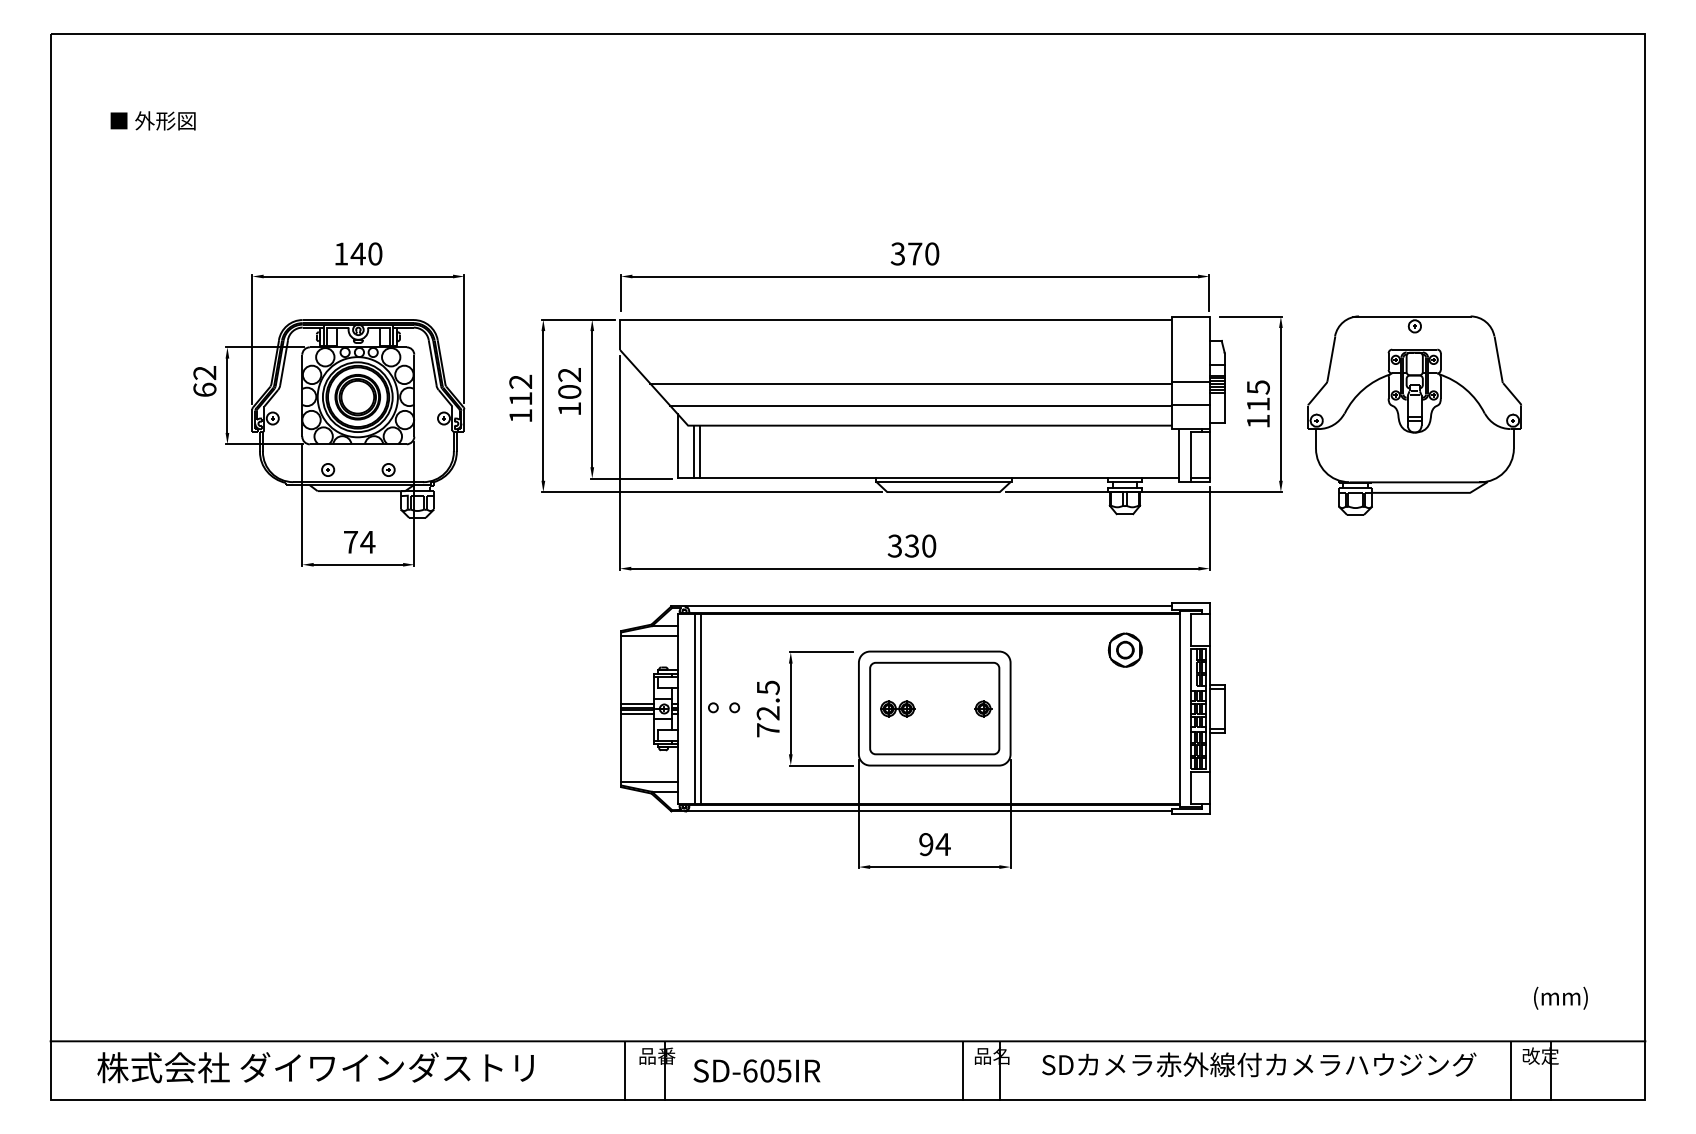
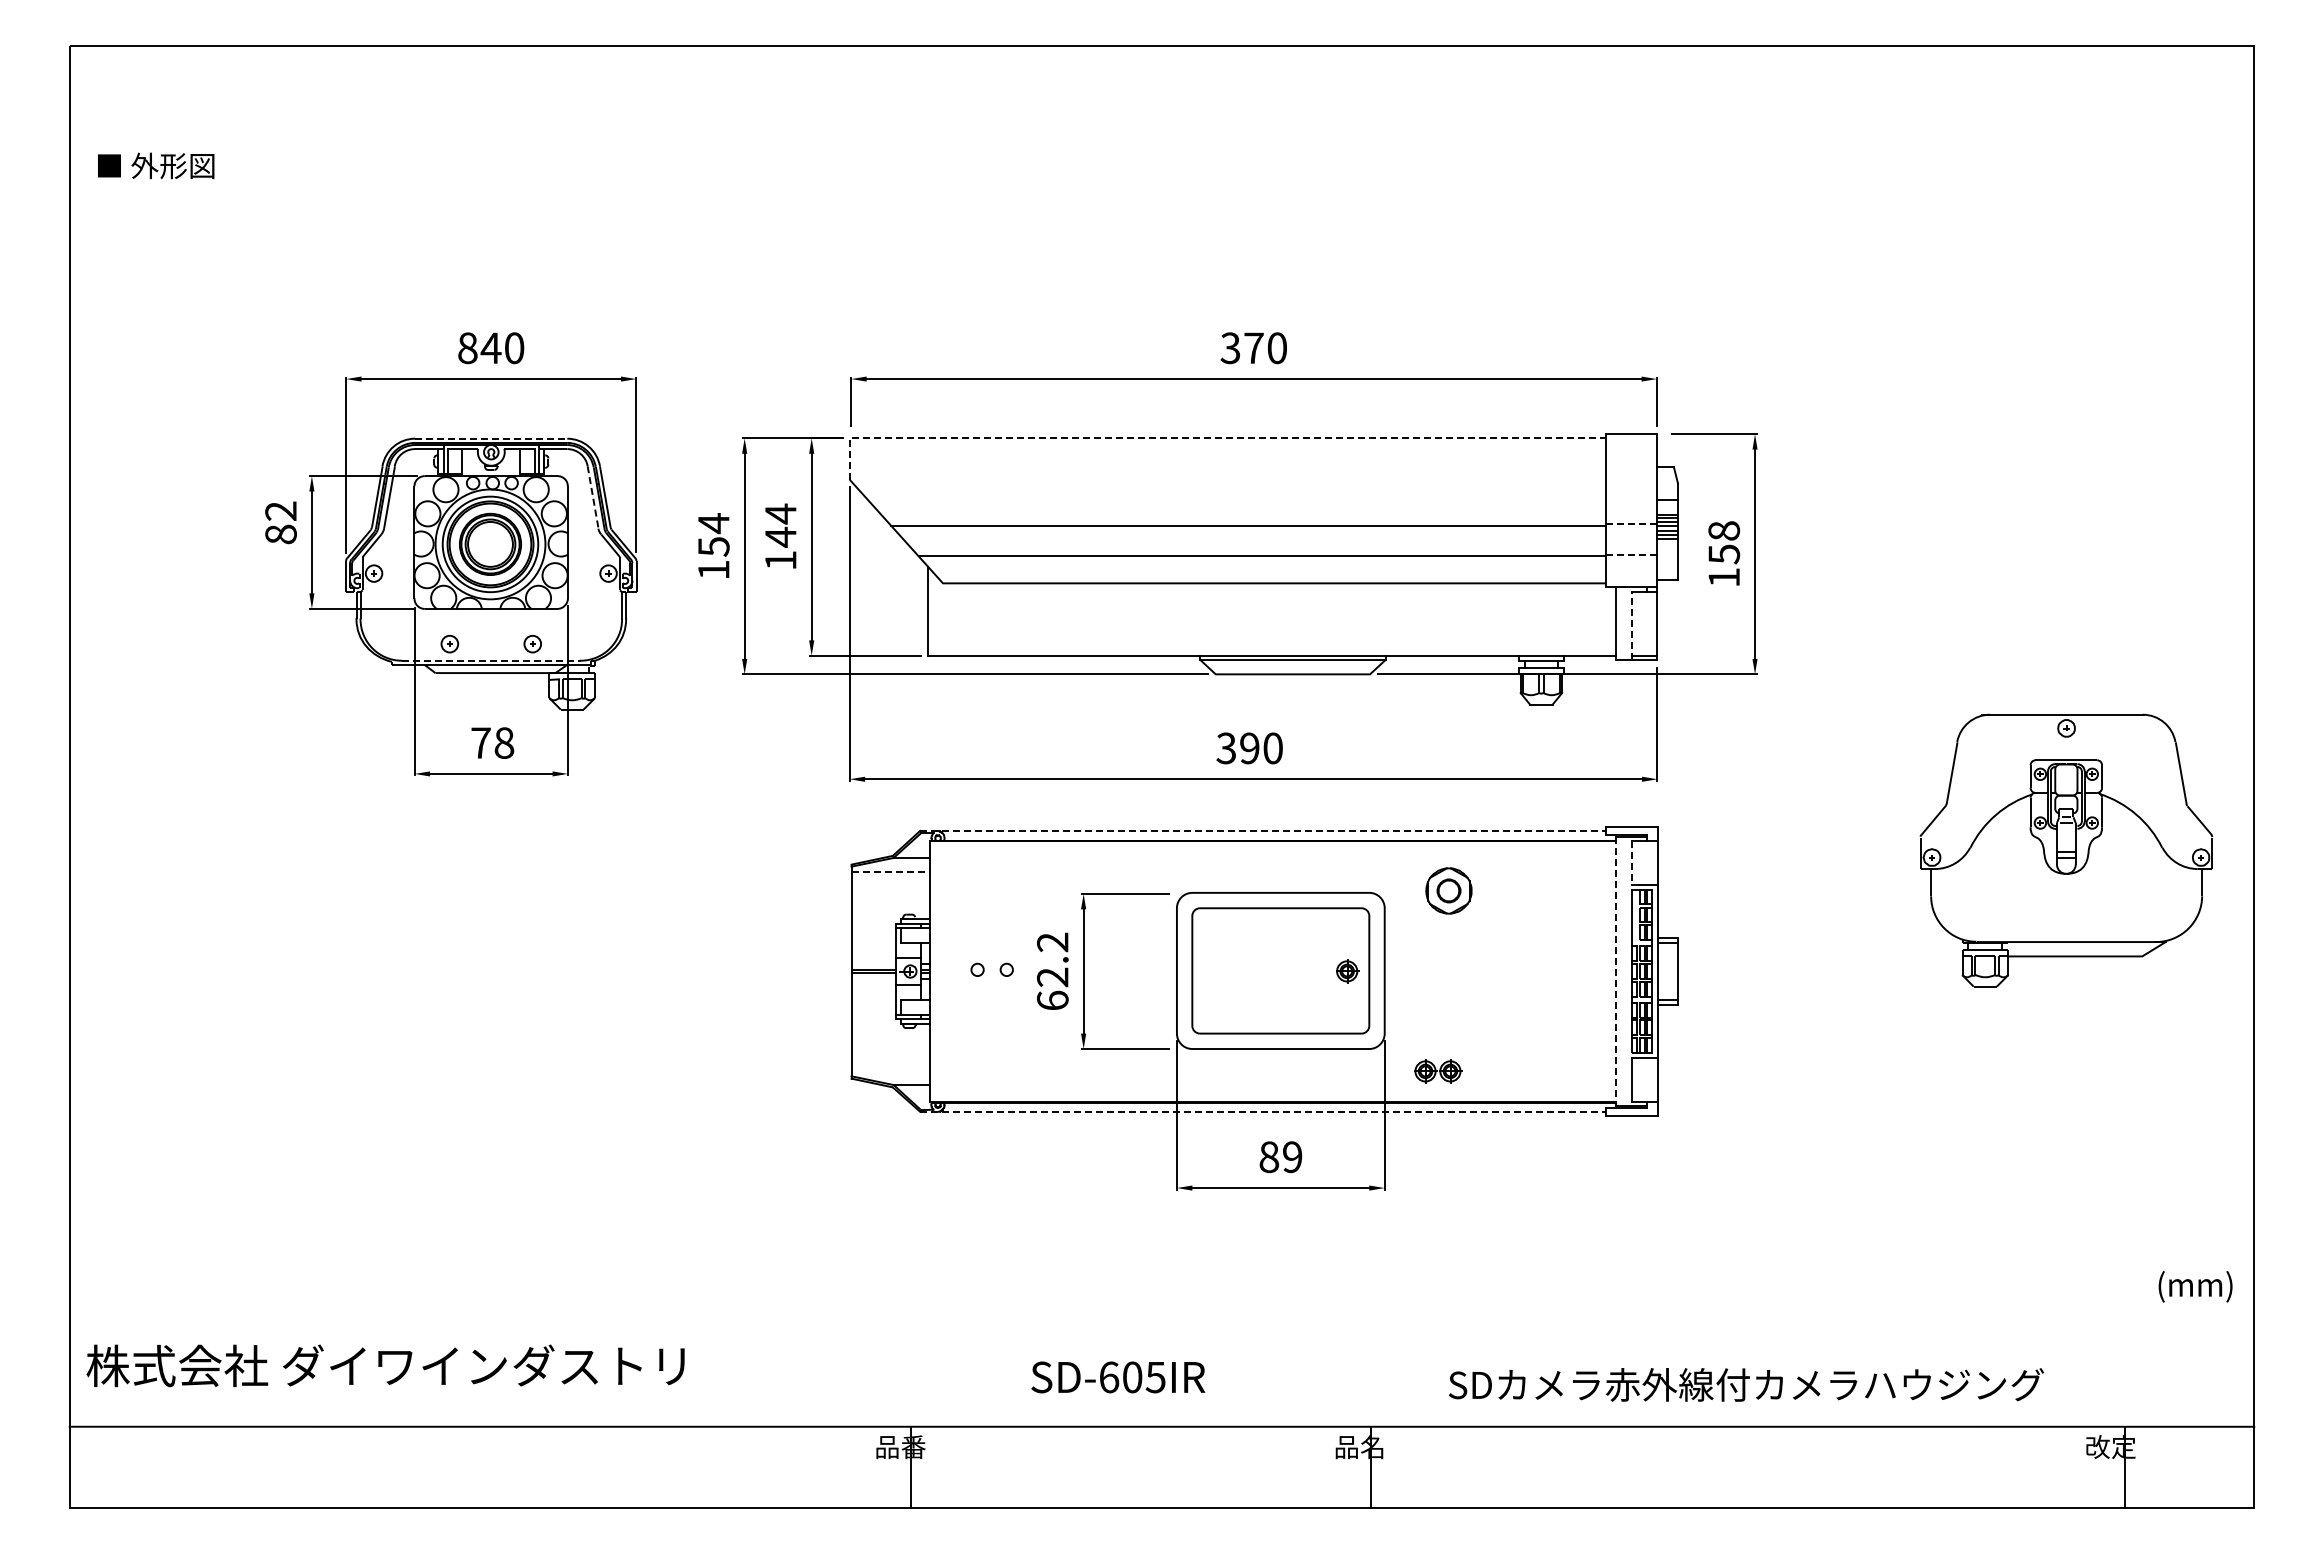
text: (153, 120) -> (156, 165), moved
text: (341, 254) -> (467, 348), 140 -> 840
line: (358, 319) -> (491, 438), solid -> dashed
line: (880, 319) -> (1206, 438), solid -> dashed
line: (432, 362) -> (593, 497), solid -> dashed
line: (1190, 382) -> (1631, 524), solid -> dashed
text: (569, 383) -> (780, 525), 102 -> 144
text: (204, 389) -> (280, 534), 62 -> 82
text: (520, 389) -> (713, 534), 112 -> 154
text: (1258, 395) -> (1724, 542), 115 -> 158
line: (1190, 404) -> (1631, 554), solid -> dashed
part: (1414, 415) -> (2066, 850), moved
line: (694, 452) -> (951, 619), removed
line: (700, 452) -> (959, 619), removed
line: (1190, 456) -> (1631, 625), solid -> dashed
line: (358, 481) -> (491, 660), solid -> dashed
text: (367, 541) -> (503, 742), 74 -> 78
text: (911, 546) -> (1249, 748), 330 -> 390
line: (922, 606) -> (1263, 830), solid -> dashed
line: (1190, 630) -> (1631, 863), solid -> dashed
line: (650, 635) -> (891, 871), solid -> dashed
part: (1125, 649) -> (1448, 890), moved
line: (637, 703) -> (873, 964), removed
line: (695, 708) -> (952, 971), removed
line: (701, 708) -> (961, 971), removed
text: (768, 708) -> (1052, 971), 72.5 -> 62.2
part: (898, 708) -> (1438, 1071), moved
line: (1179, 709) -> (1616, 972), solid -> dashed
line: (637, 714) -> (873, 978), removed
line: (649, 781) -> (890, 1071), removed
line: (922, 811) -> (1263, 1111), solid -> dashed
text: (935, 844) -> (1281, 1157), 94 -> 89
text: (1560, 998) -> (2195, 1286), moved
text: (1259, 1064) -> (1746, 1384), moved
text: (315, 1067) -> (385, 1365), moved
line: (624, 1071) -> (856, 1467), removed
text: (757, 1071) -> (1118, 1377), moved
line: (962, 1071) -> (1319, 1467), removed
line: (1510, 1071) -> (2069, 1467), removed

